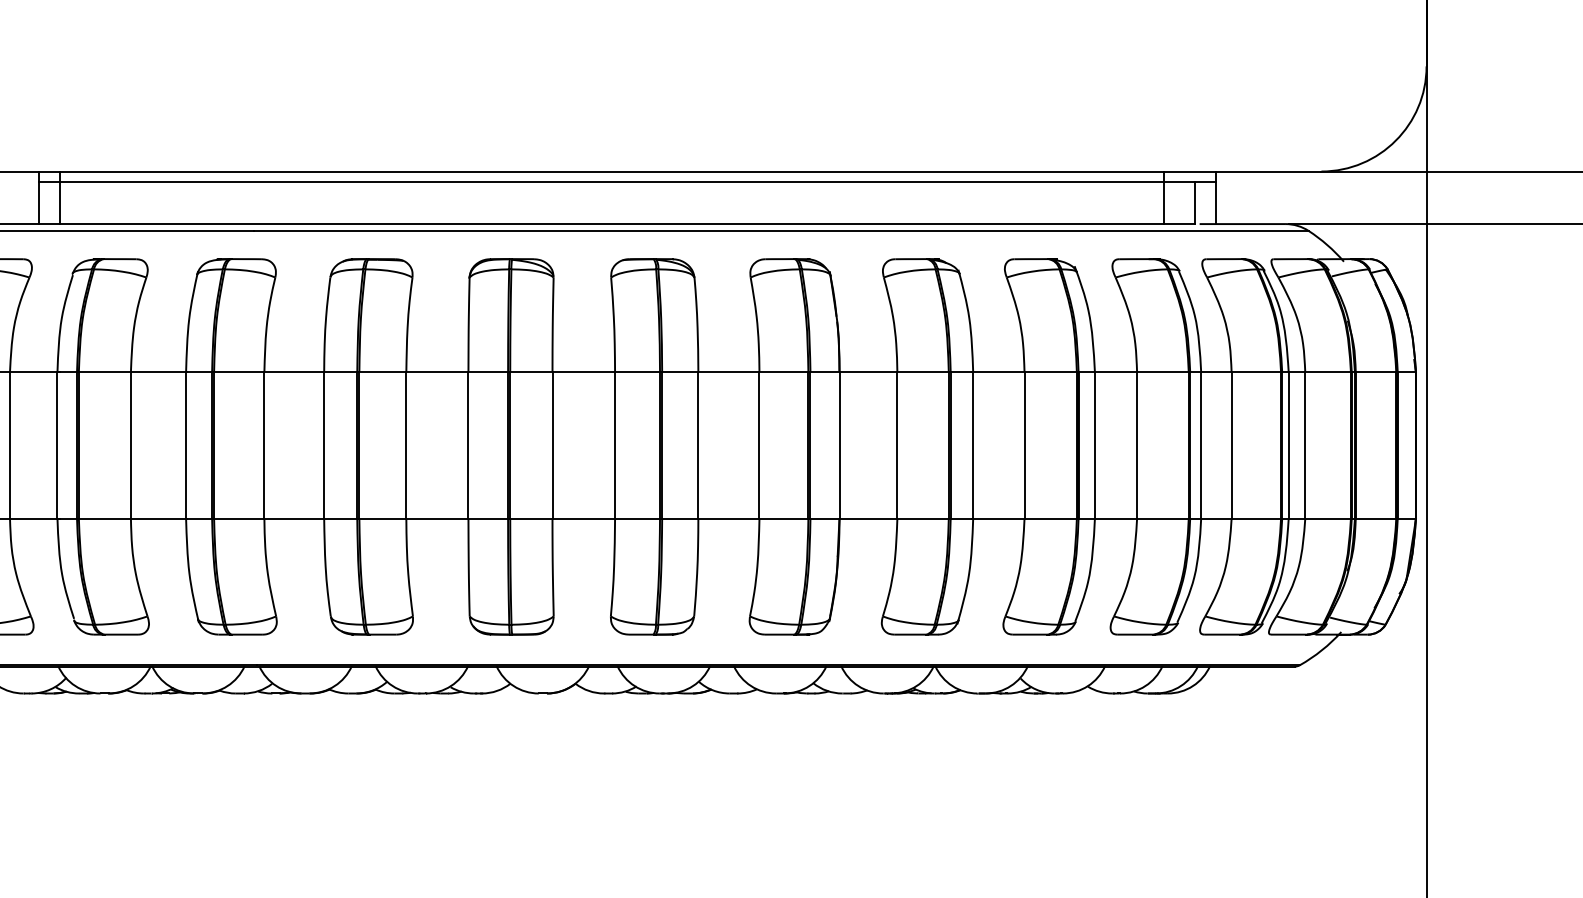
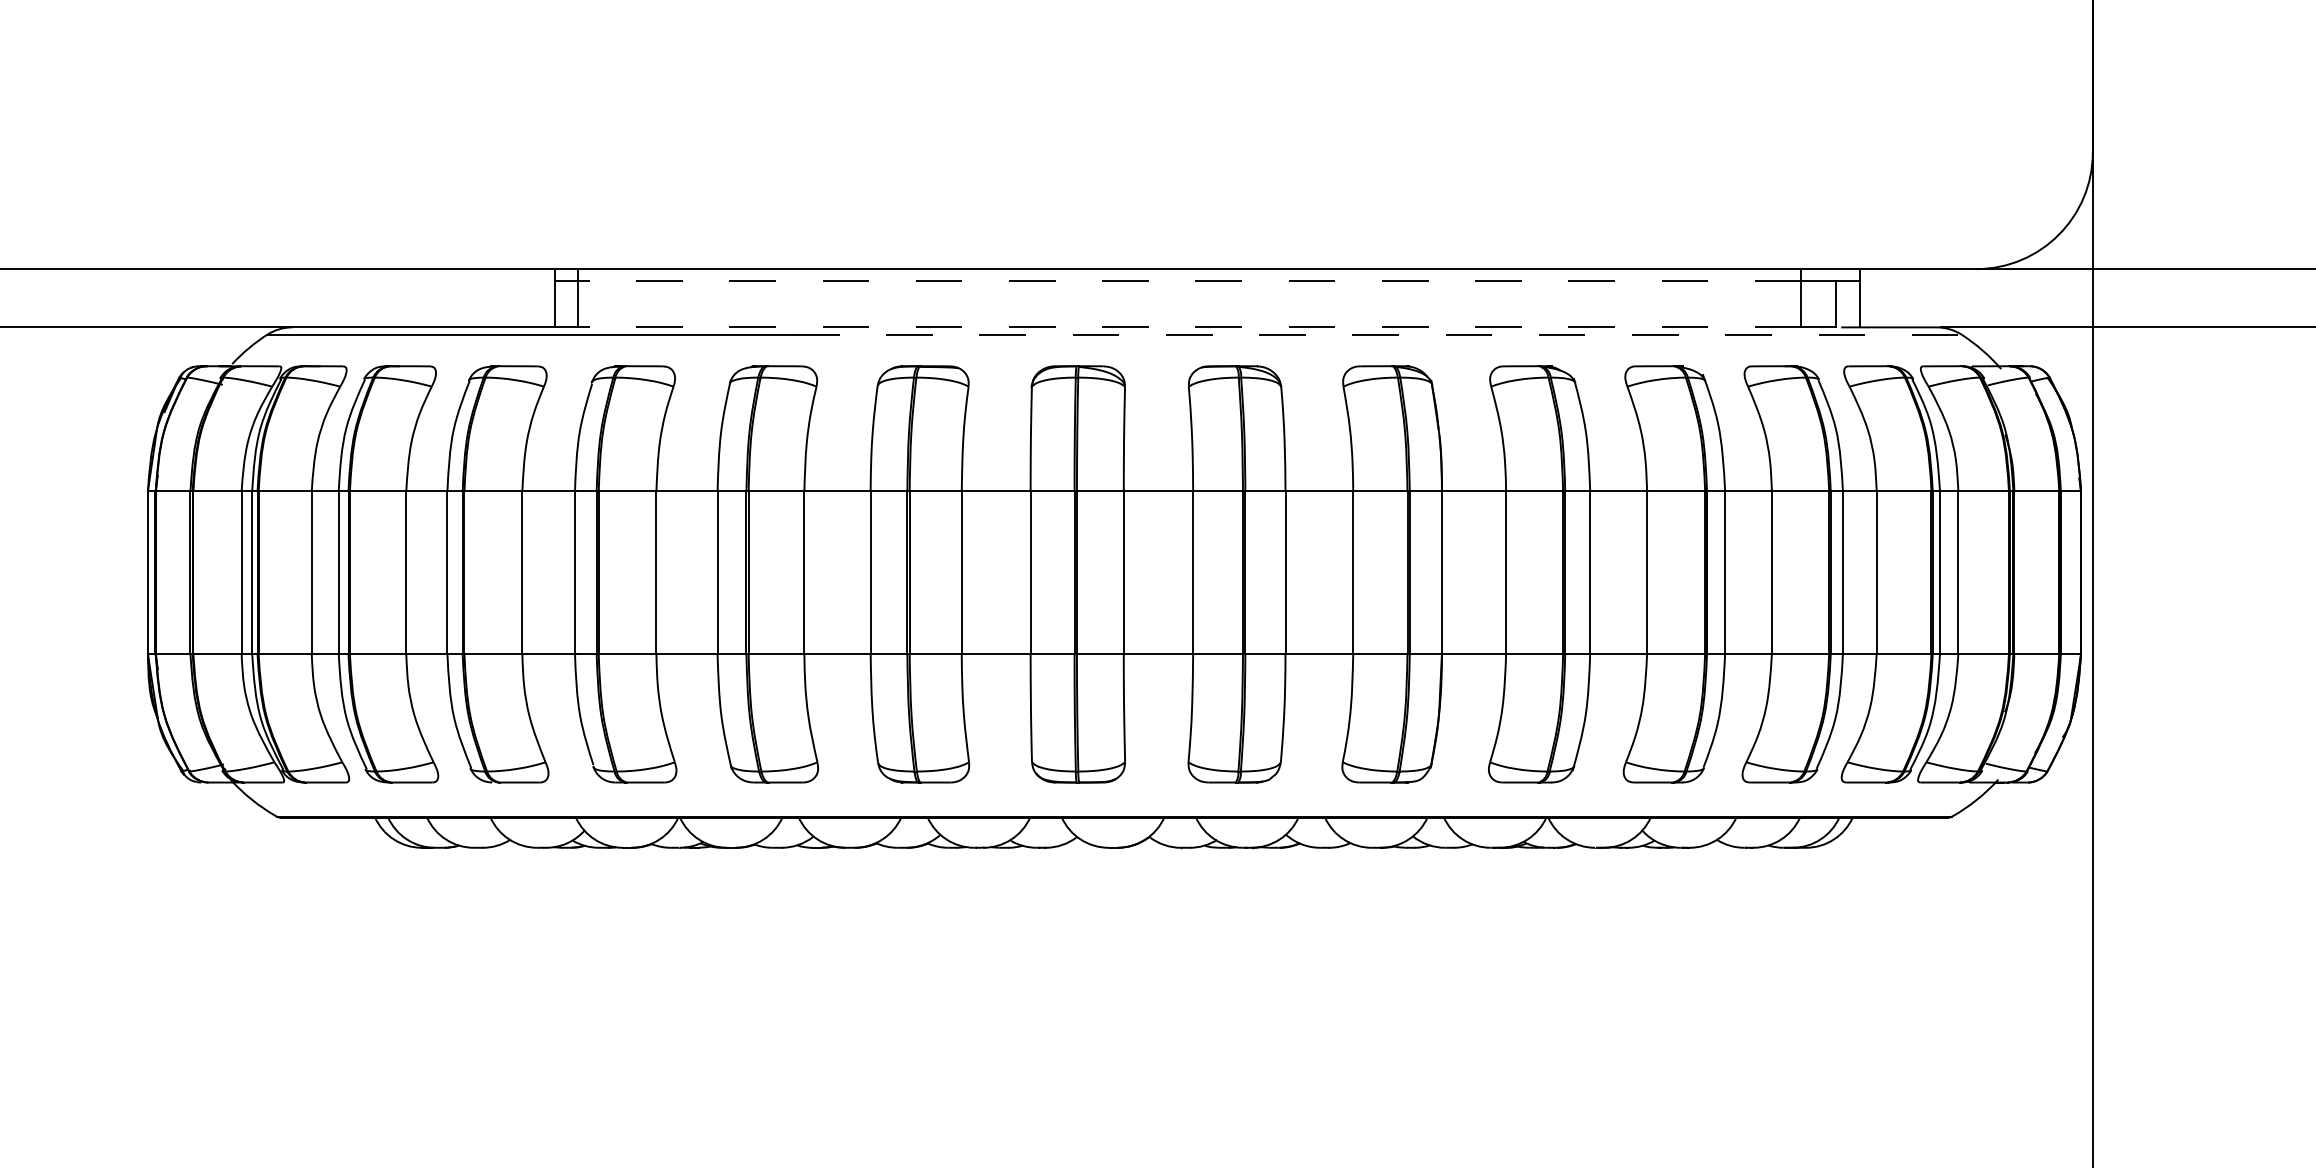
line: (611, 181) -> (1189, 280), solid -> dashed
line: (611, 224) -> (1189, 327), solid -> dashed
line: (781, 230) -> (1377, 334), solid -> dashed

